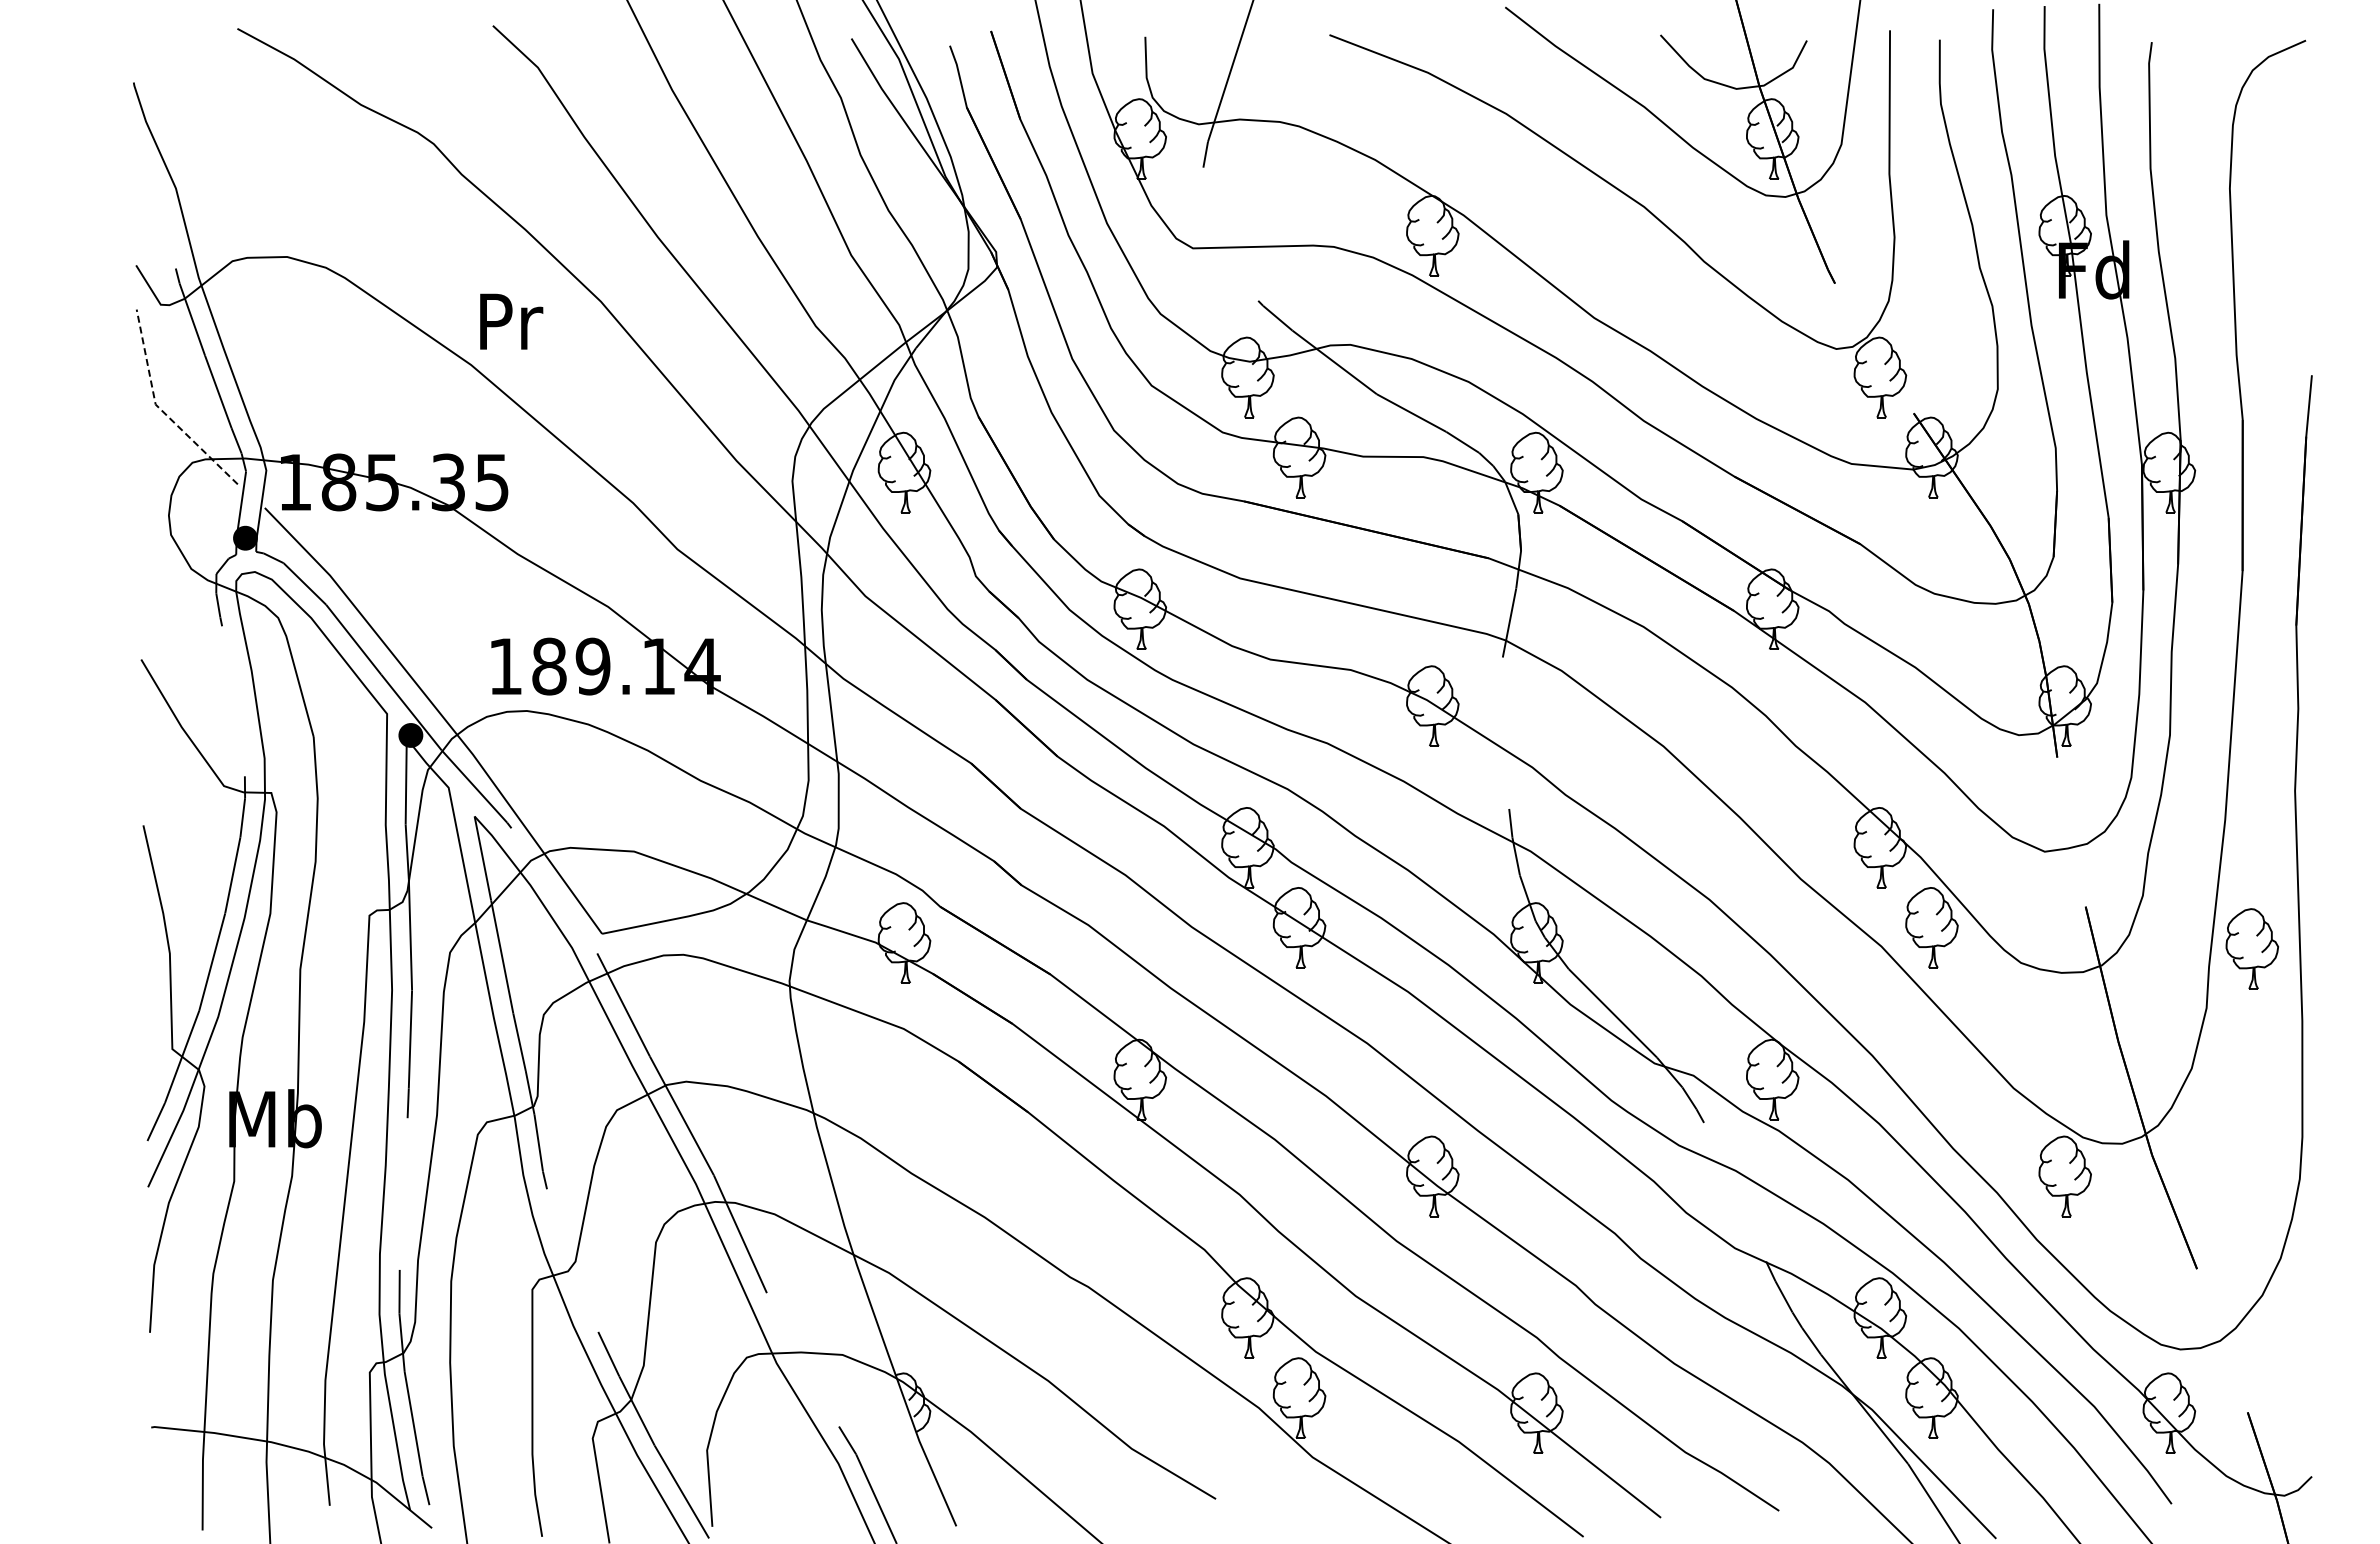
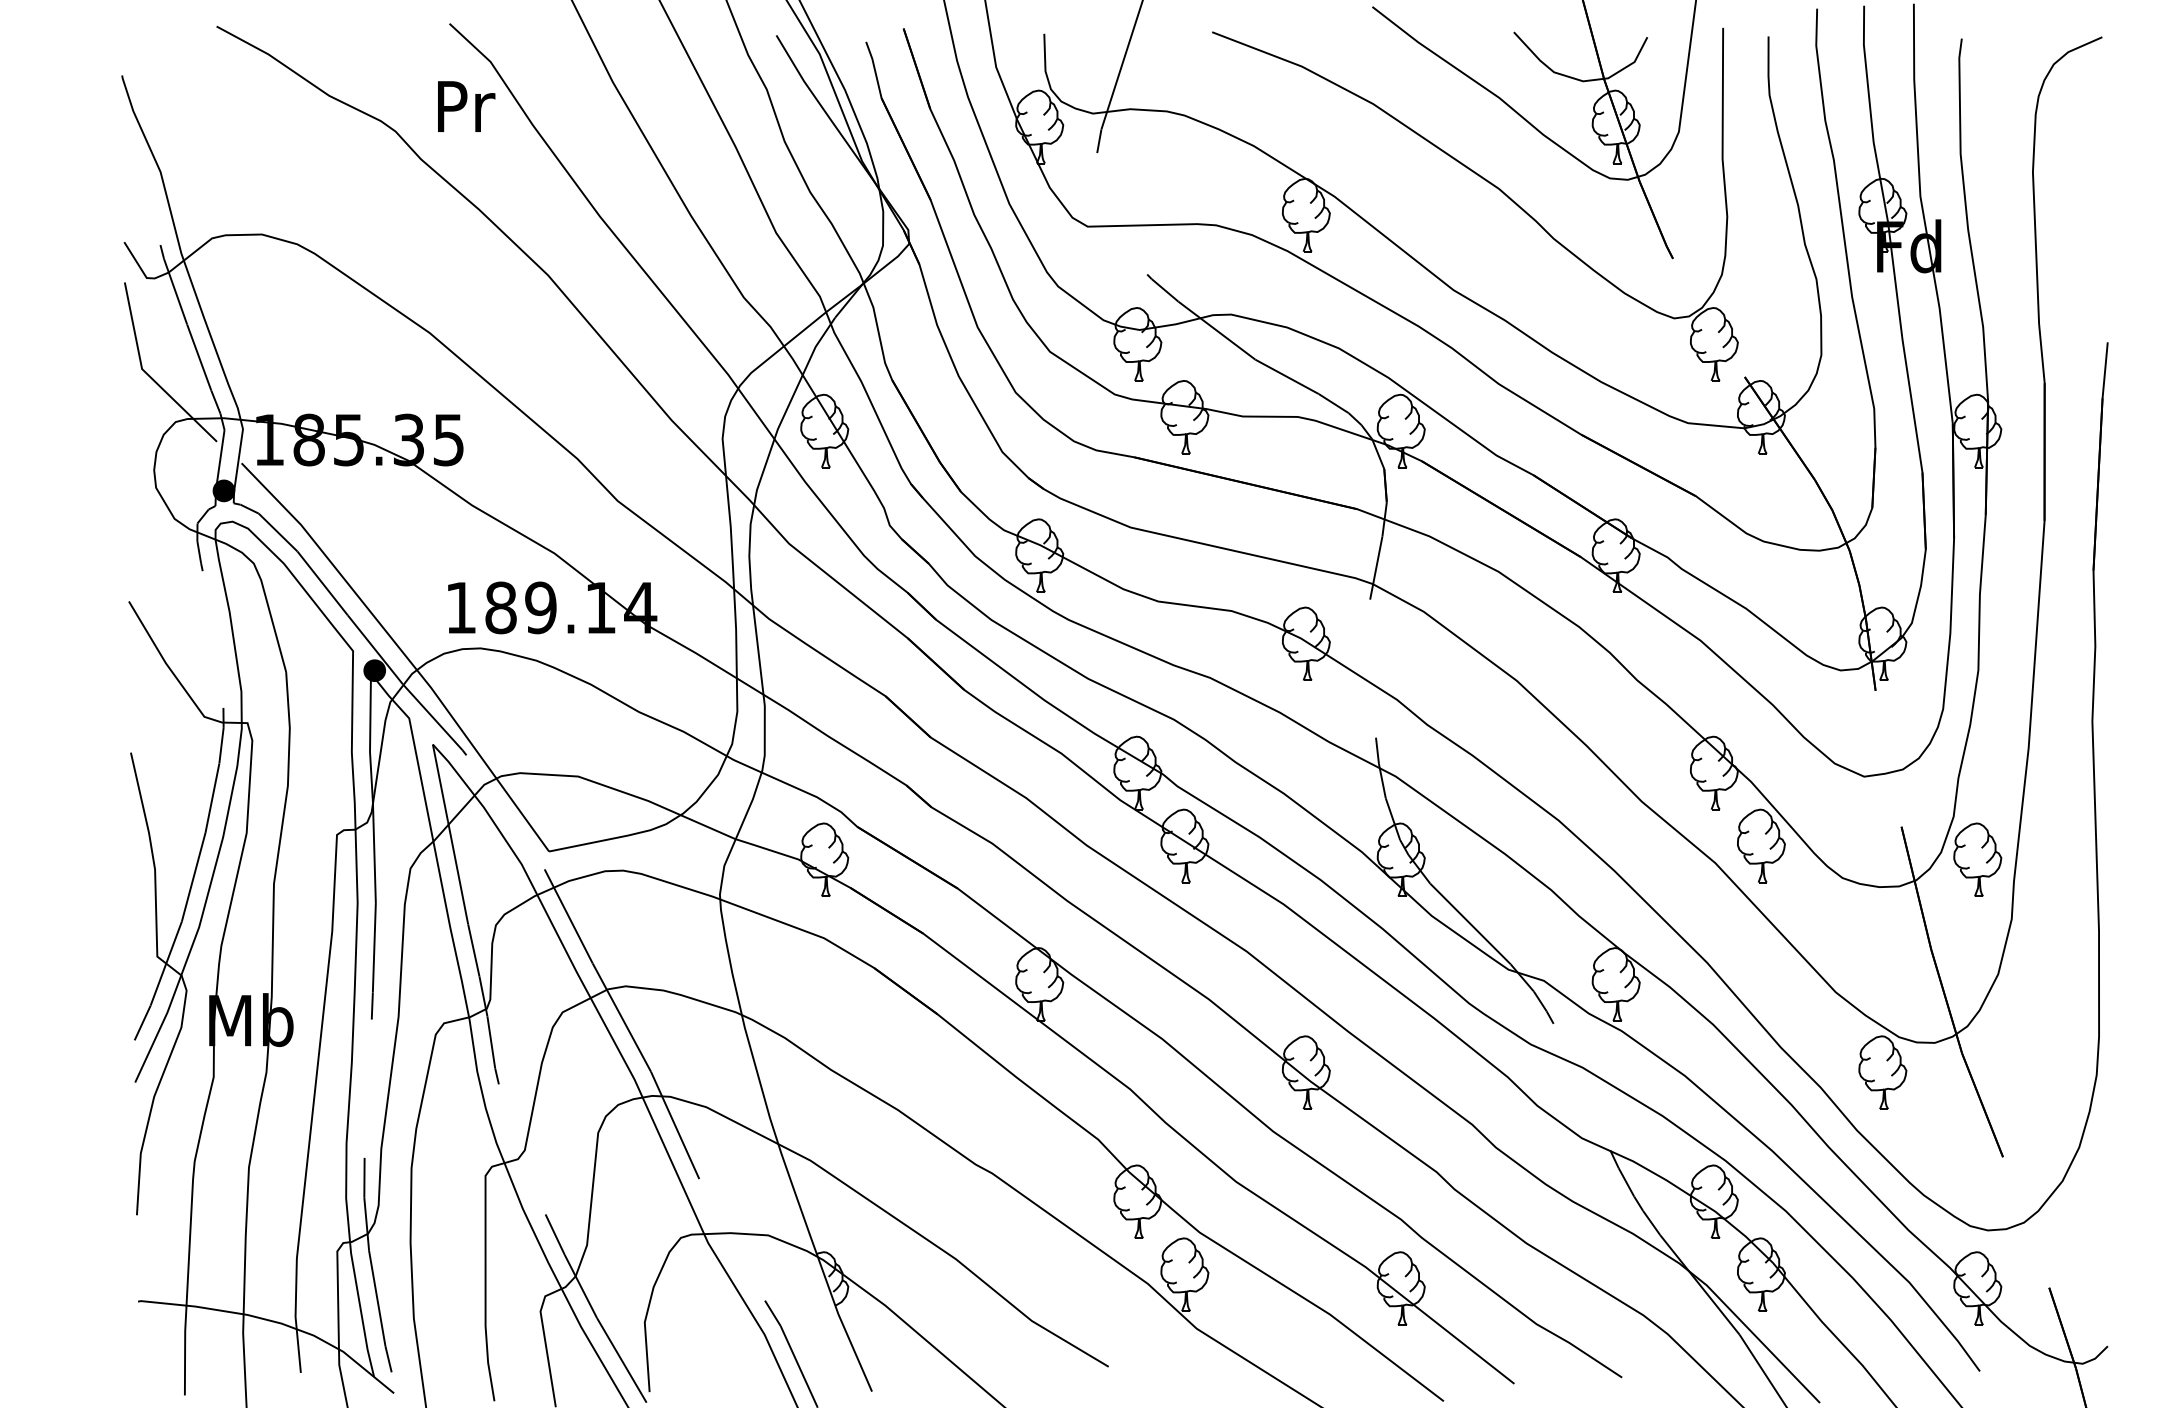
text: (511, 321) -> (466, 106), moved
line: (161, 410) -> (147, 374), dashed -> solid
part: (2251, 948) -> (1977, 859), moved

